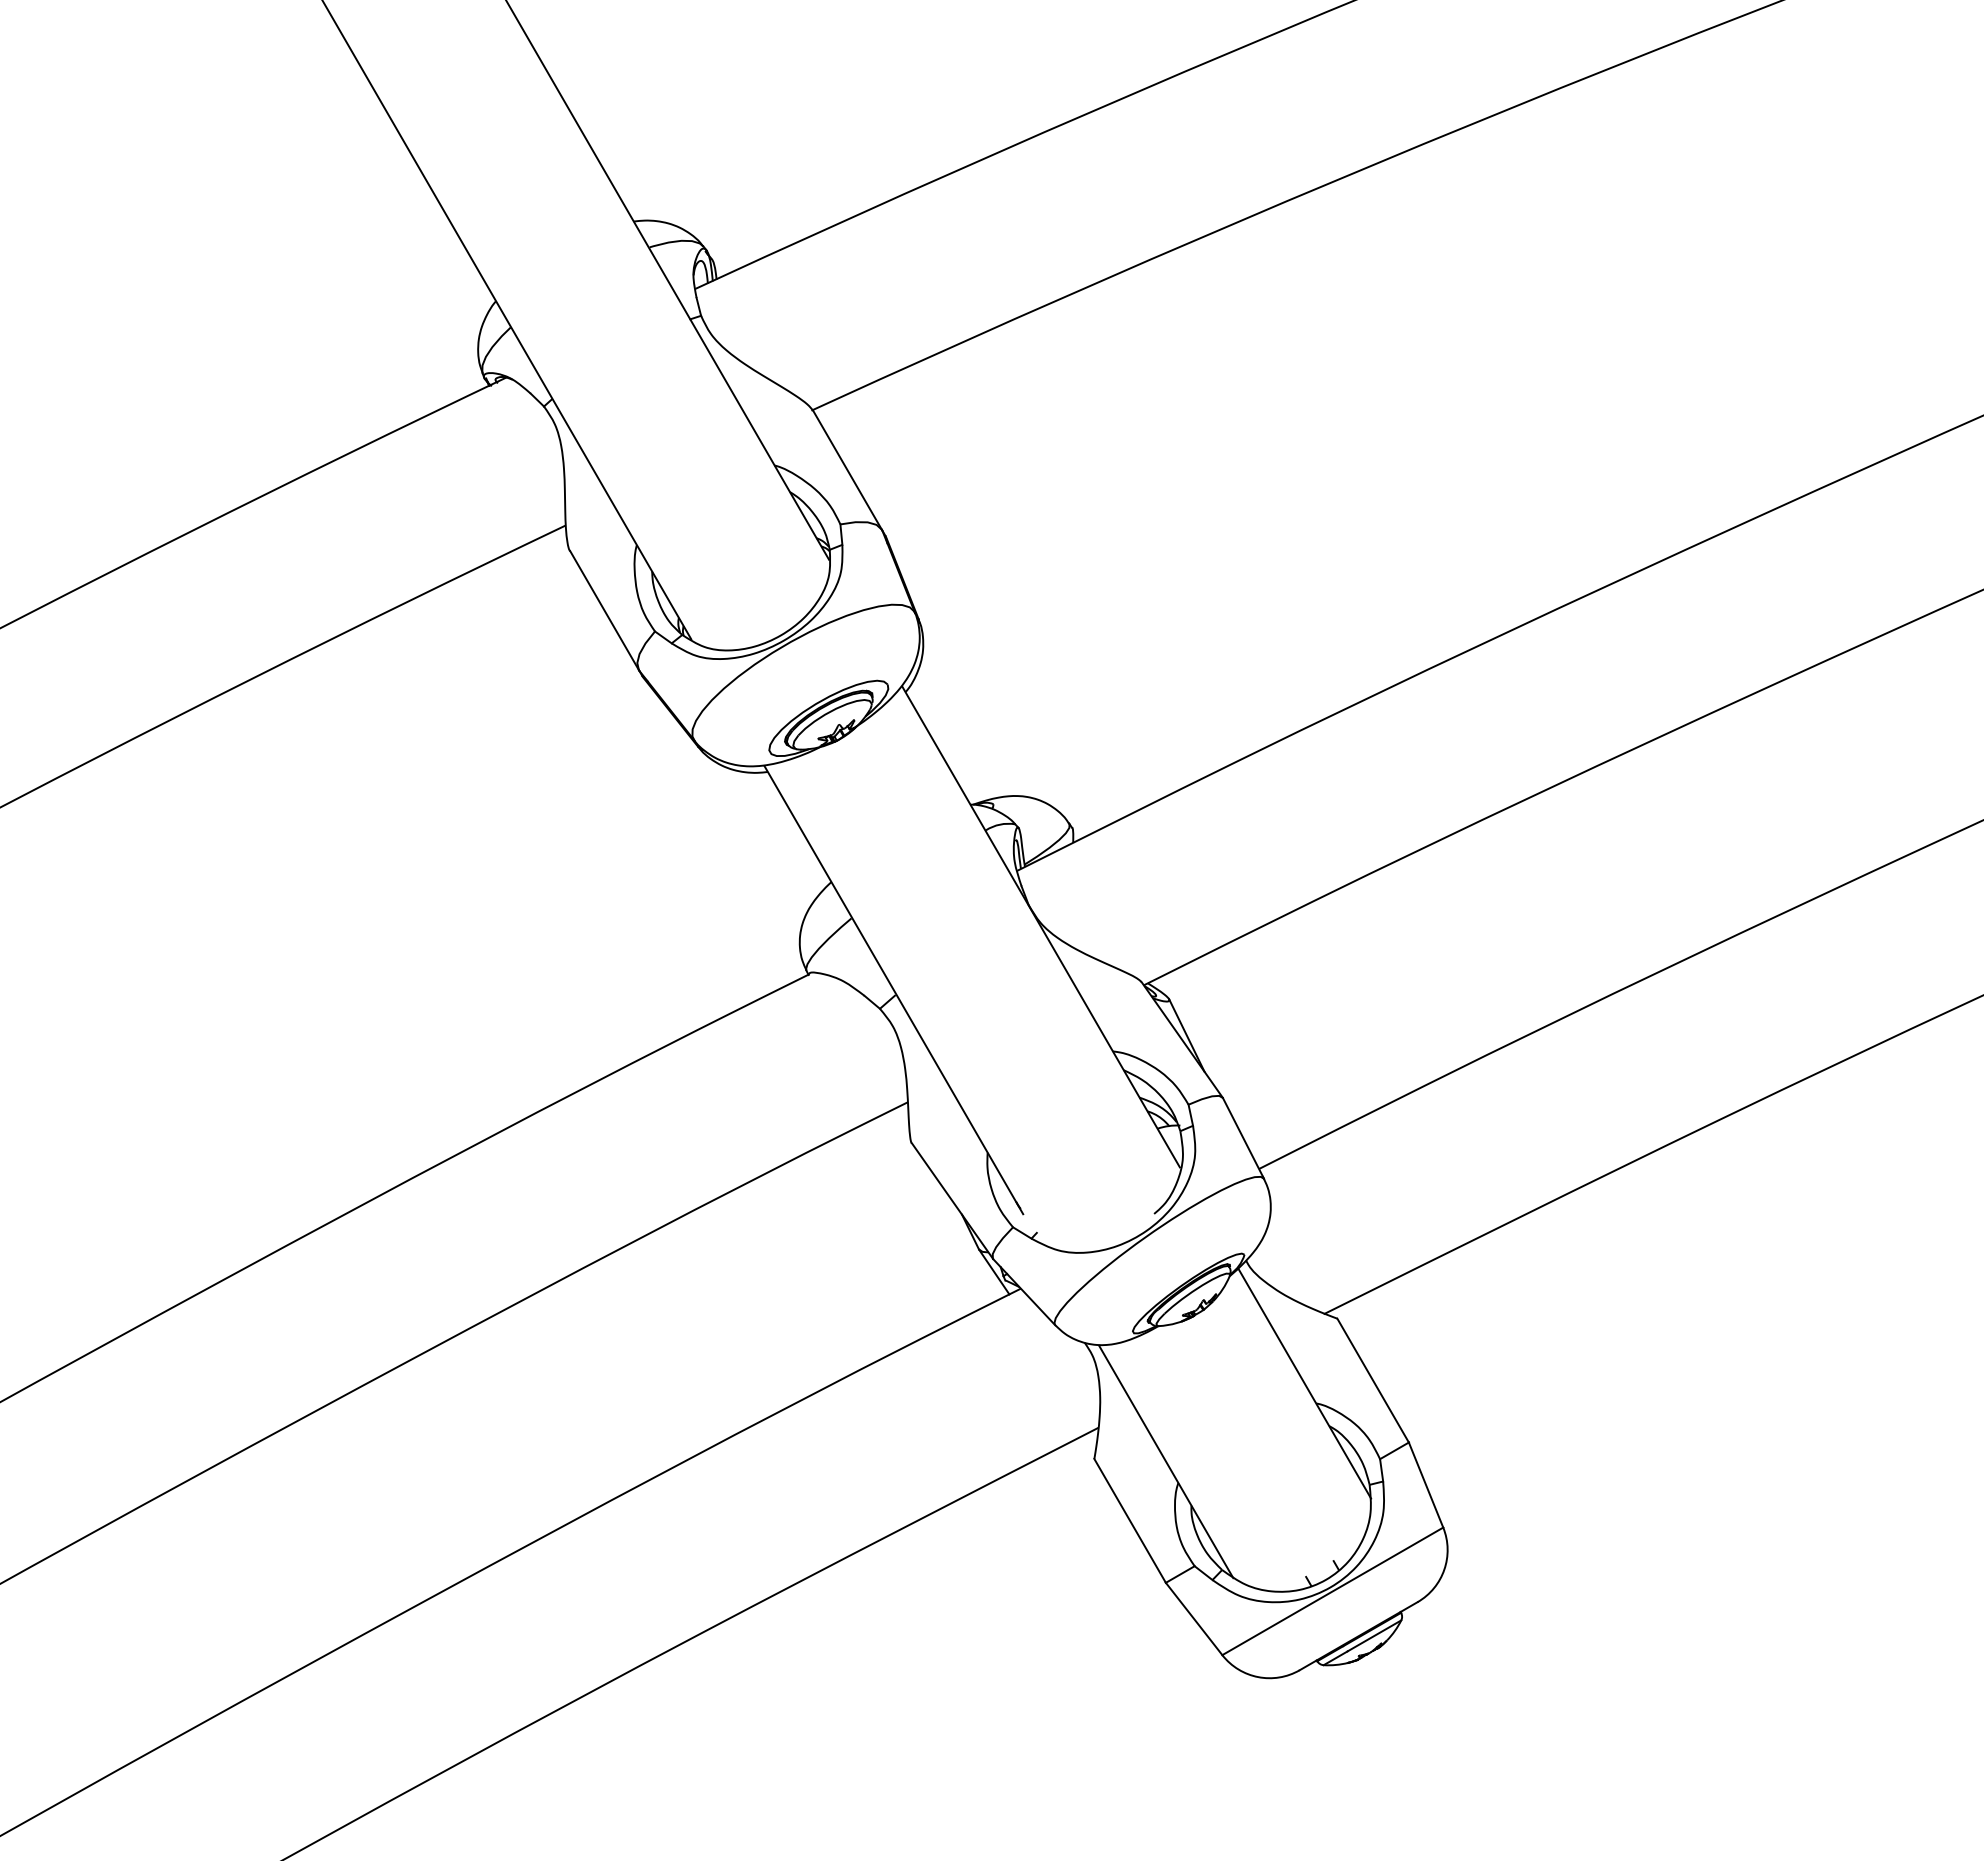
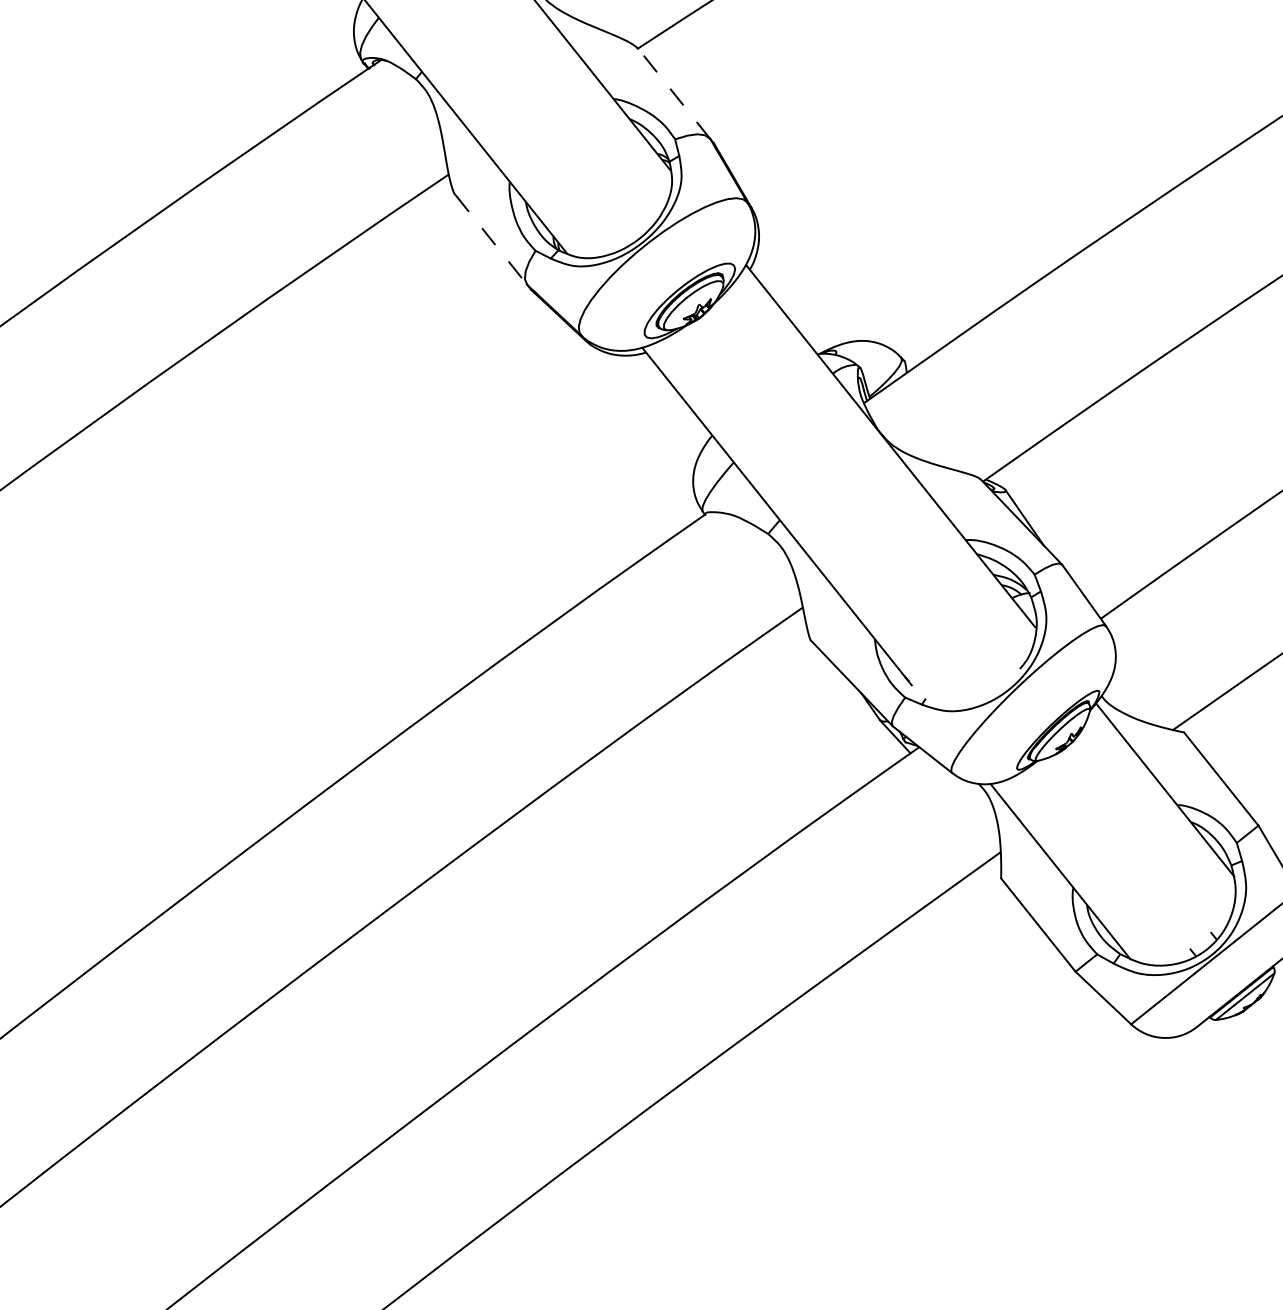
line: (847, 470) -> (674, 94), solid -> dashed
line: (604, 610) -> (491, 239), solid -> dashed

